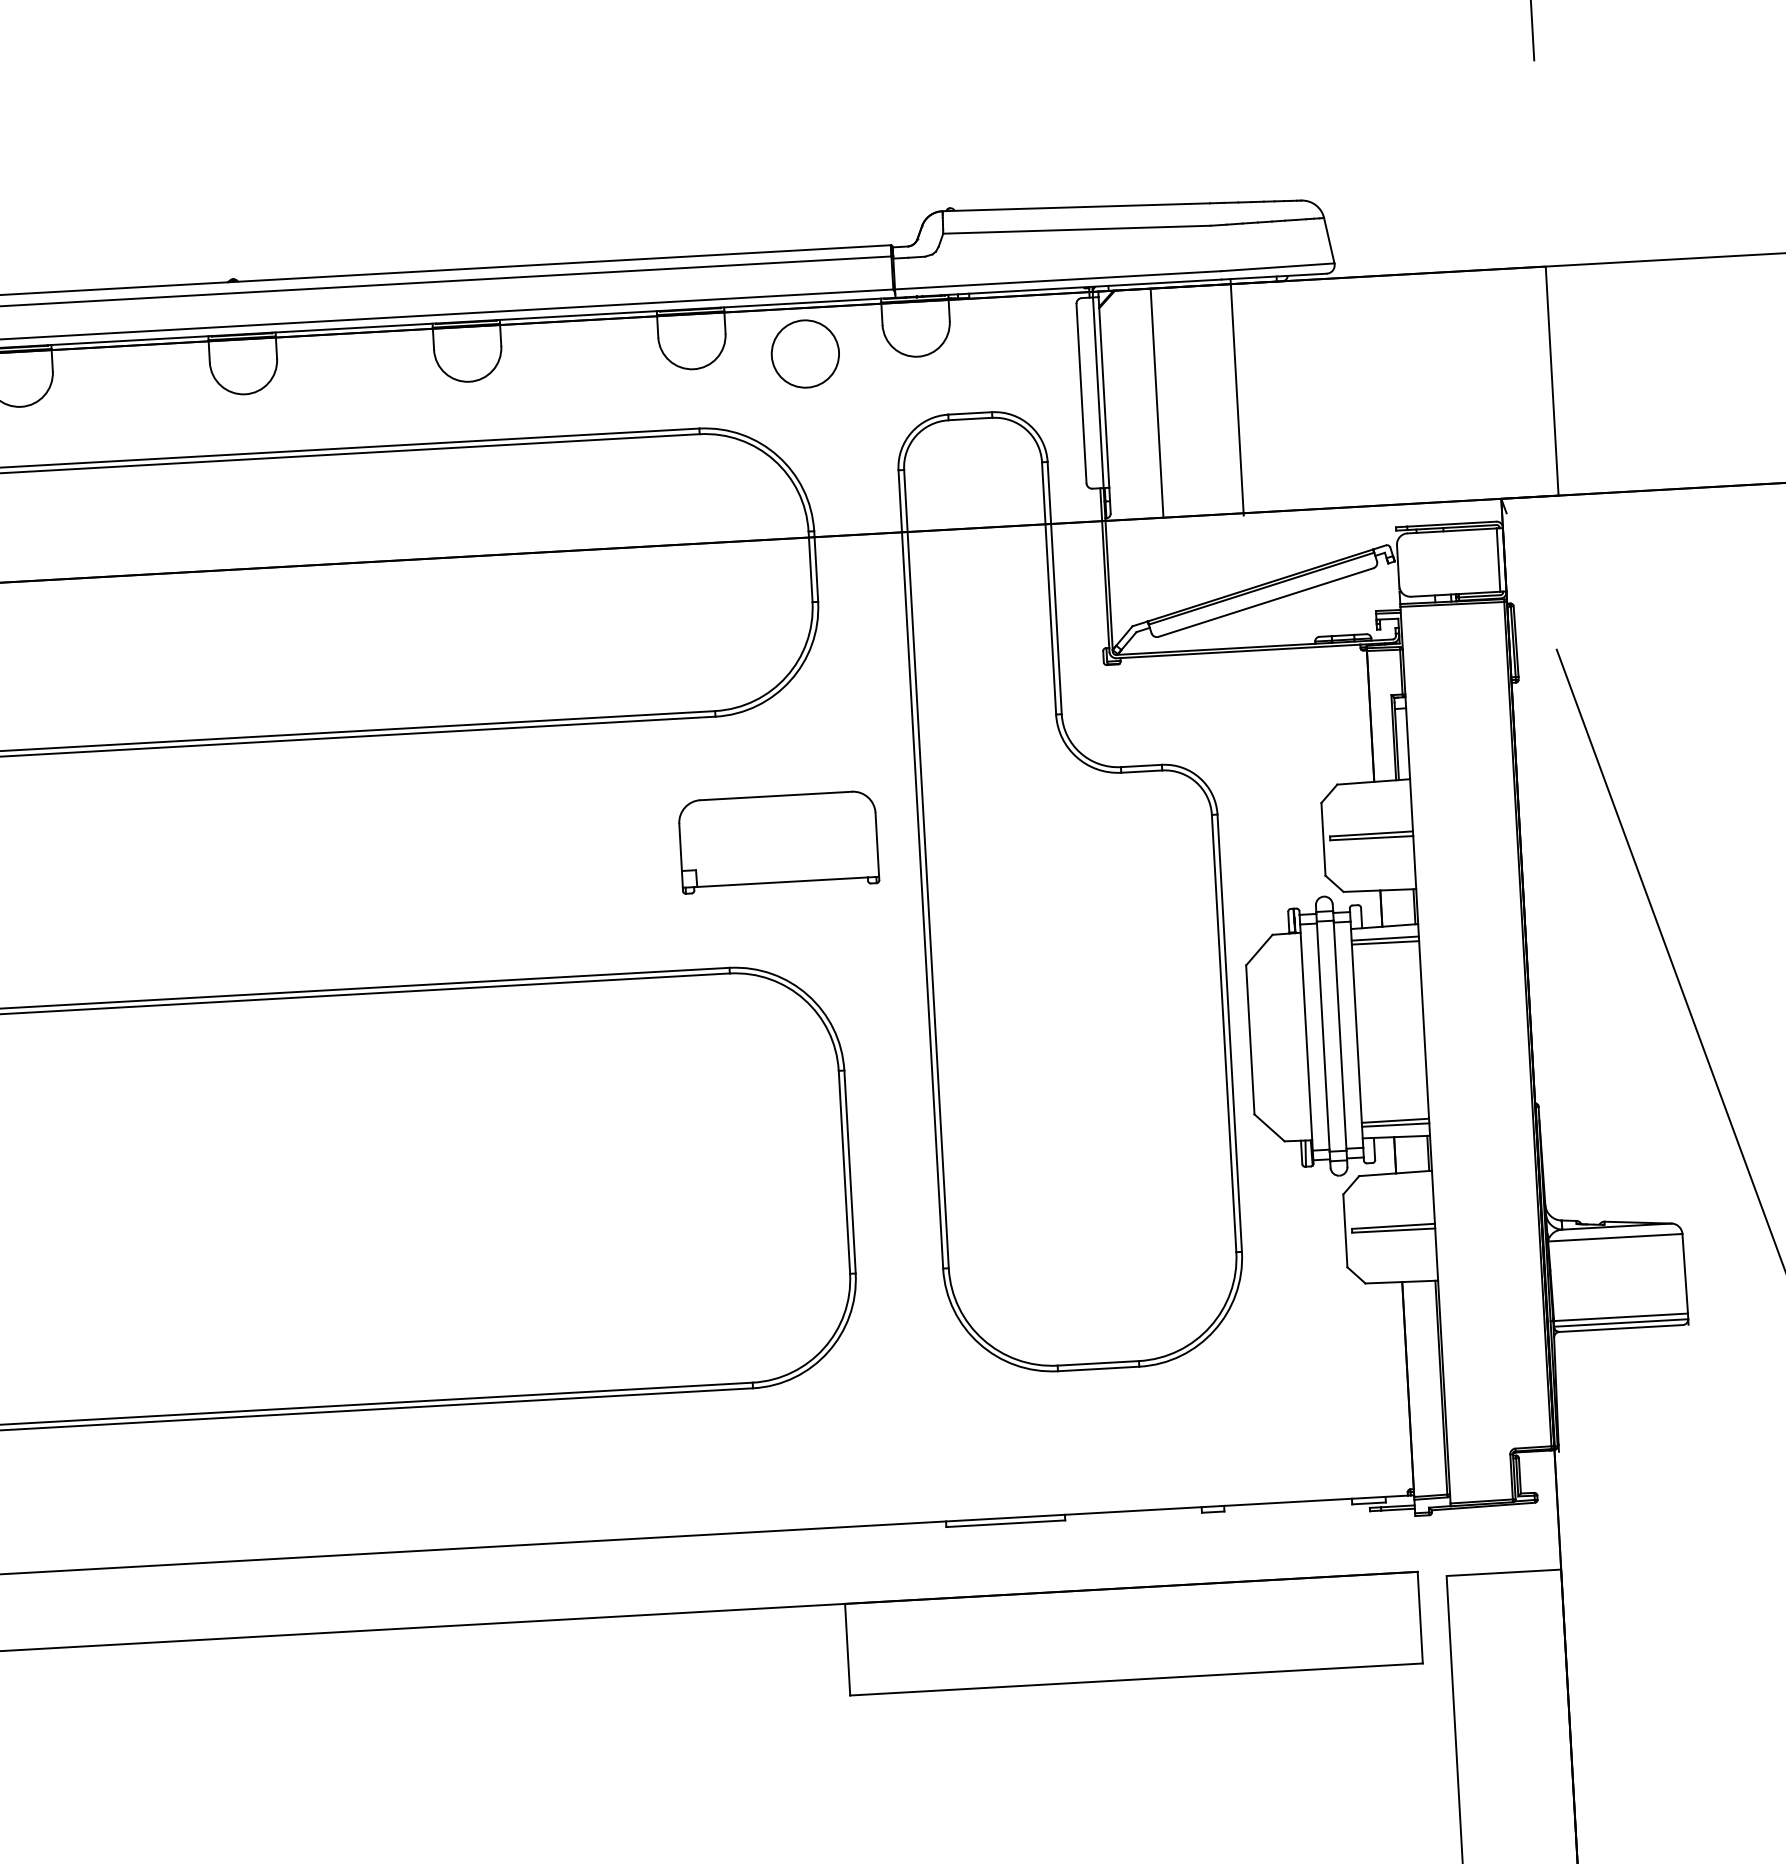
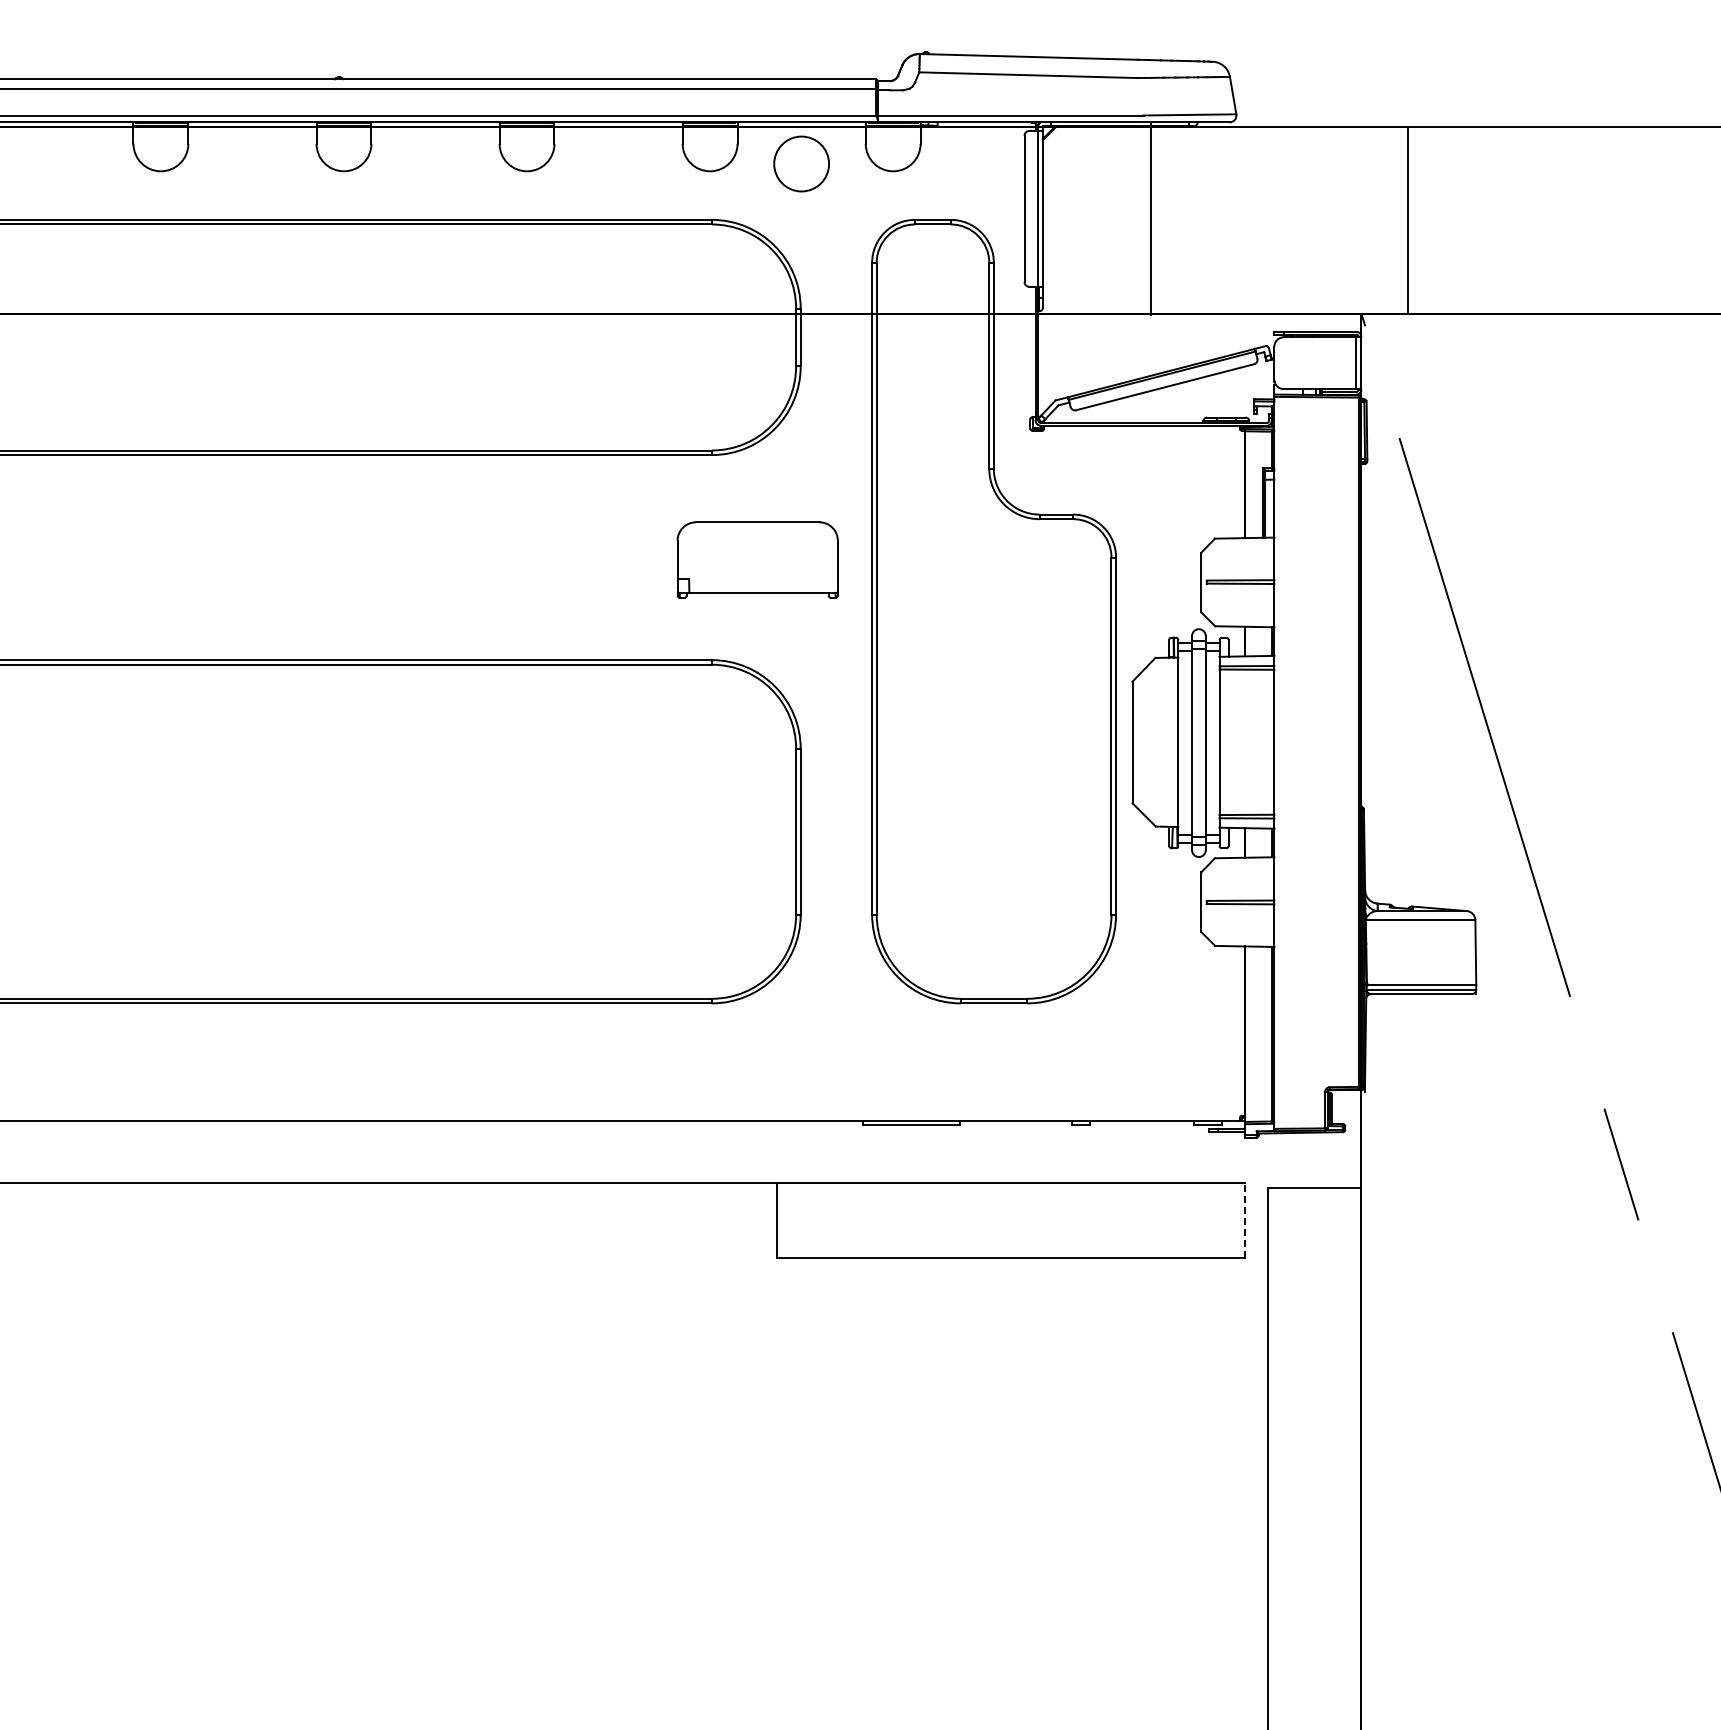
line: (1156, 402) -> (1085, 219), removed
line: (1420, 1616) -> (1244, 1219), solid -> dashed

